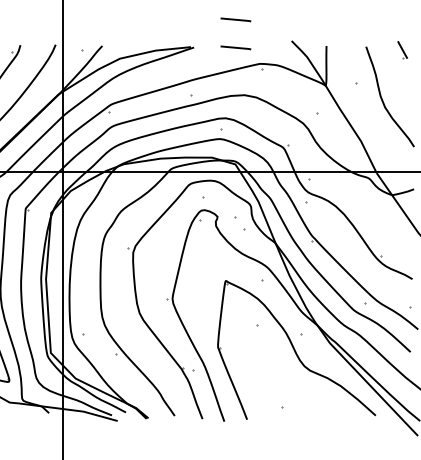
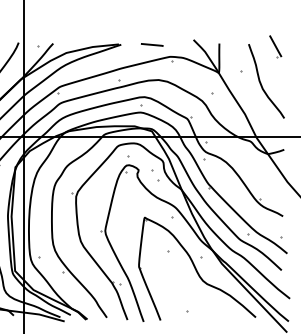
line: (235, 19) -> (151, 23), removed
part: (402, 50) -> (275, 46), size x1.67

